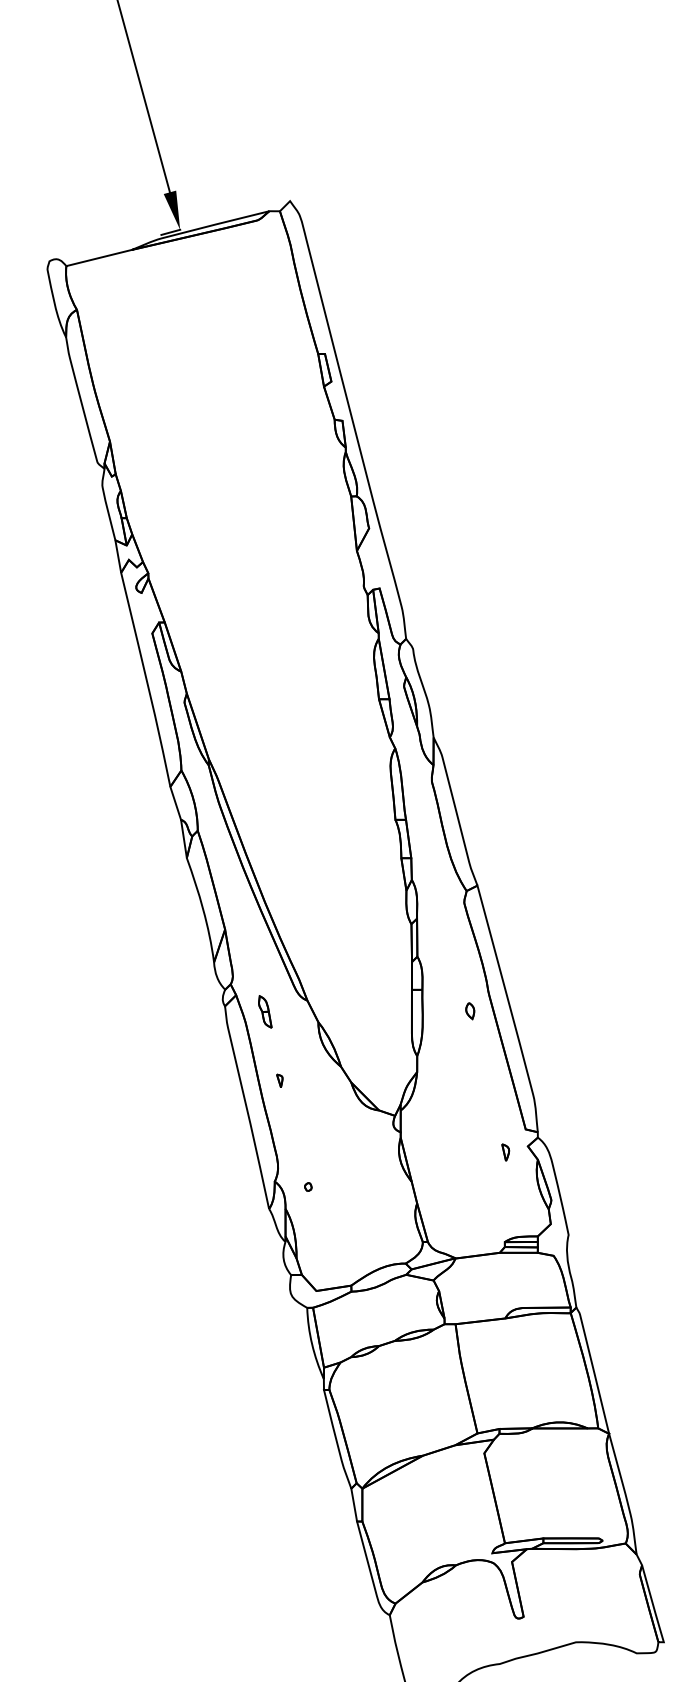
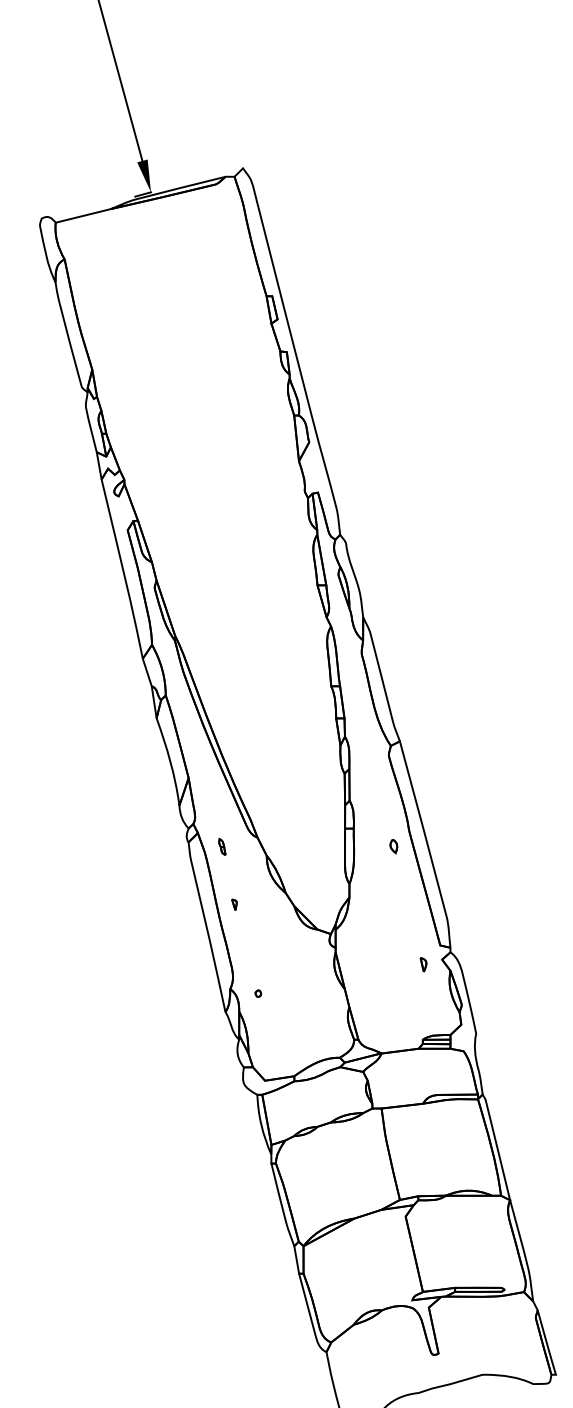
part: (265, 1011) -> (222, 846), size x0.6

